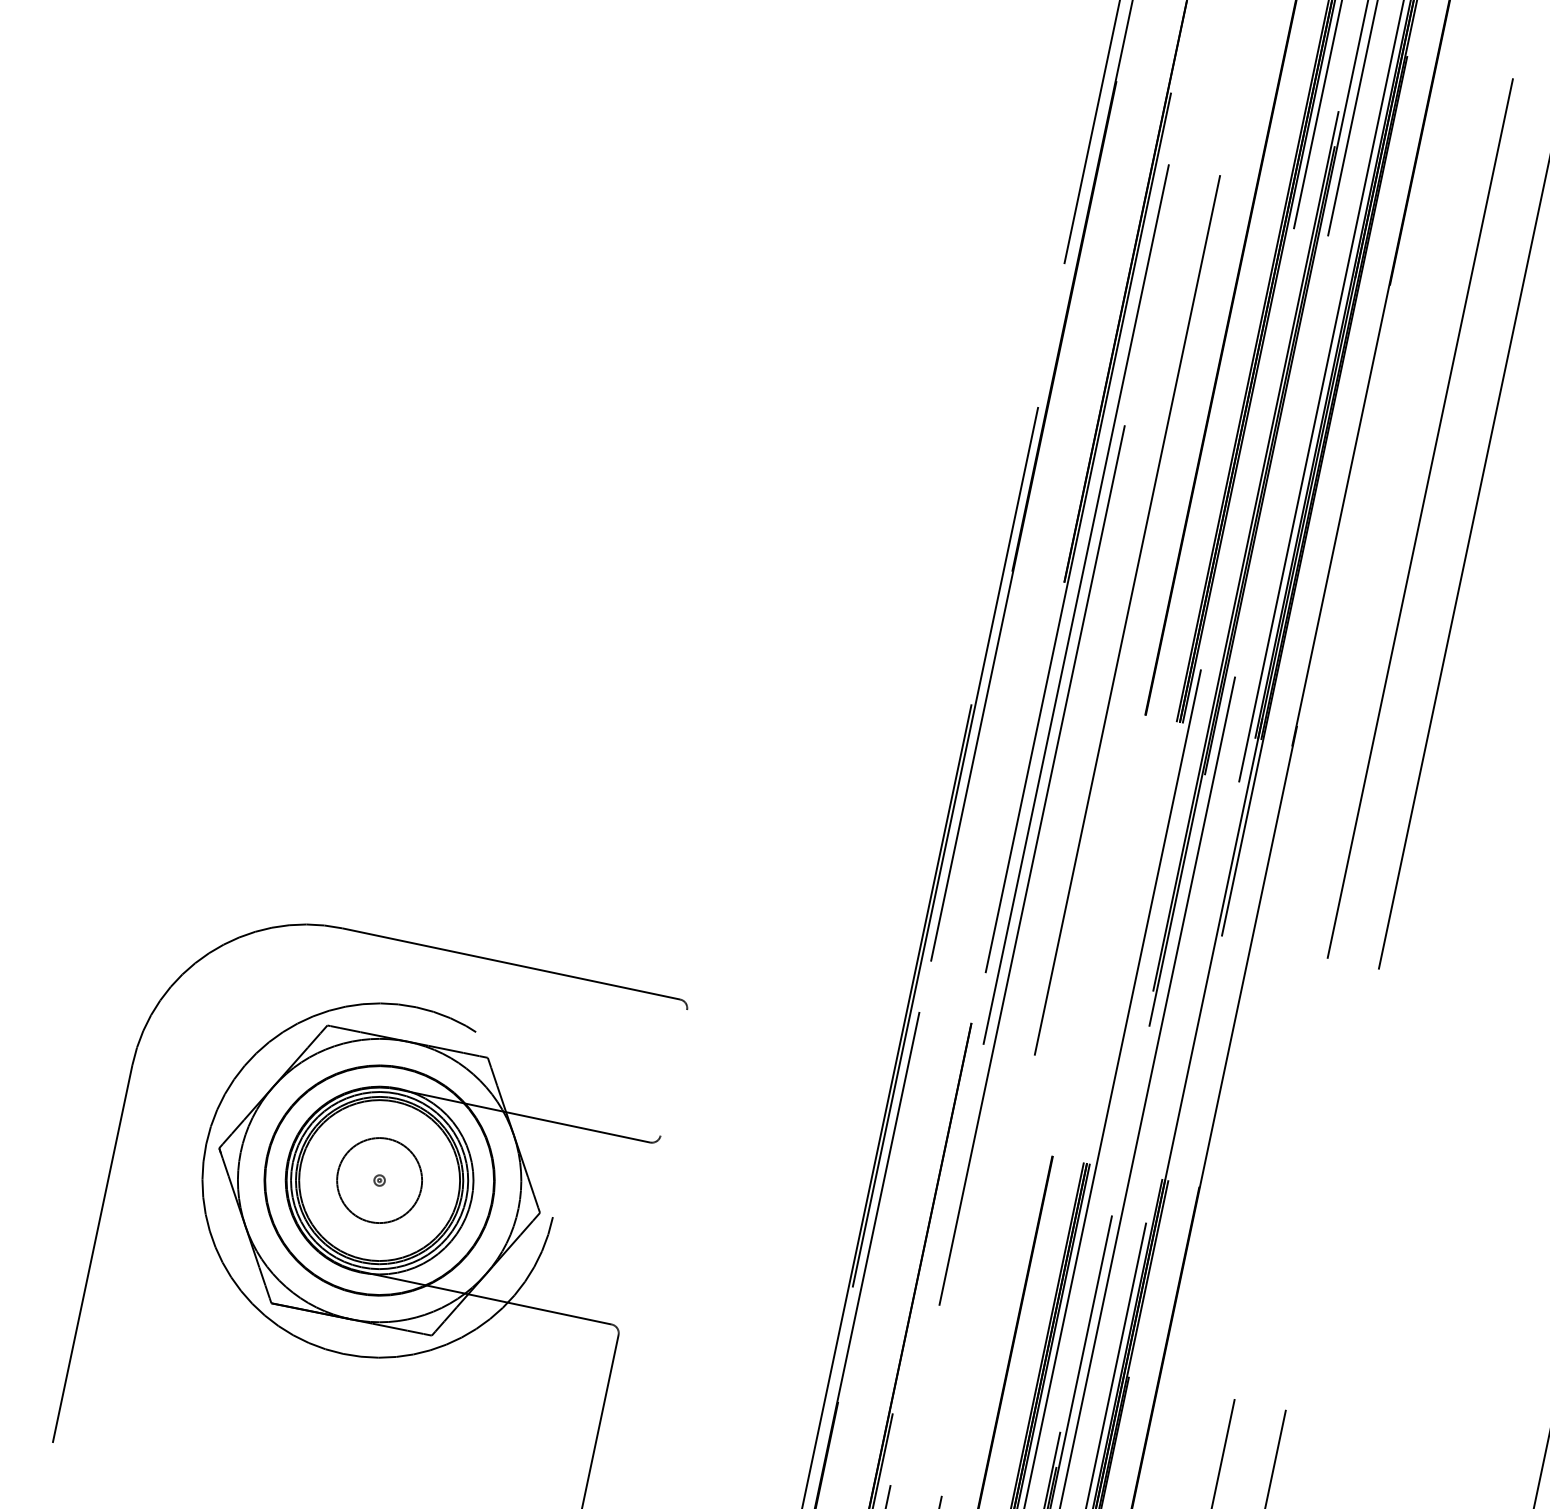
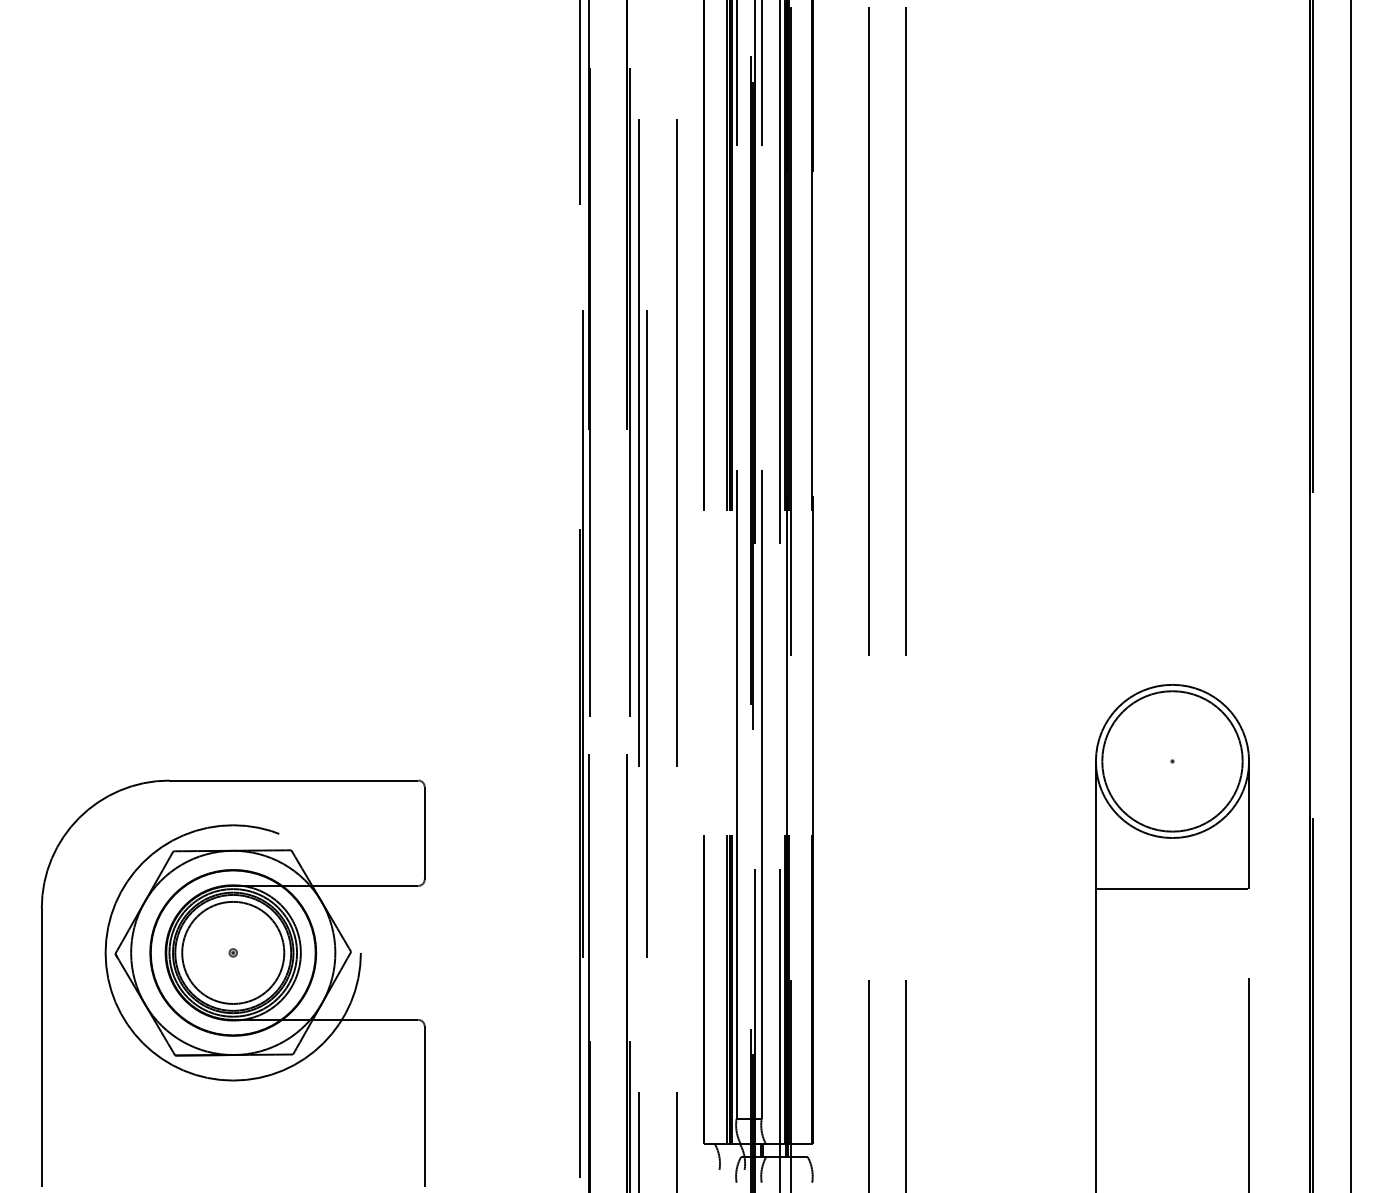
line: (673, 1071) -> (424, 832), added
circle: (380, 1180) -> (233, 952), size x1.67

